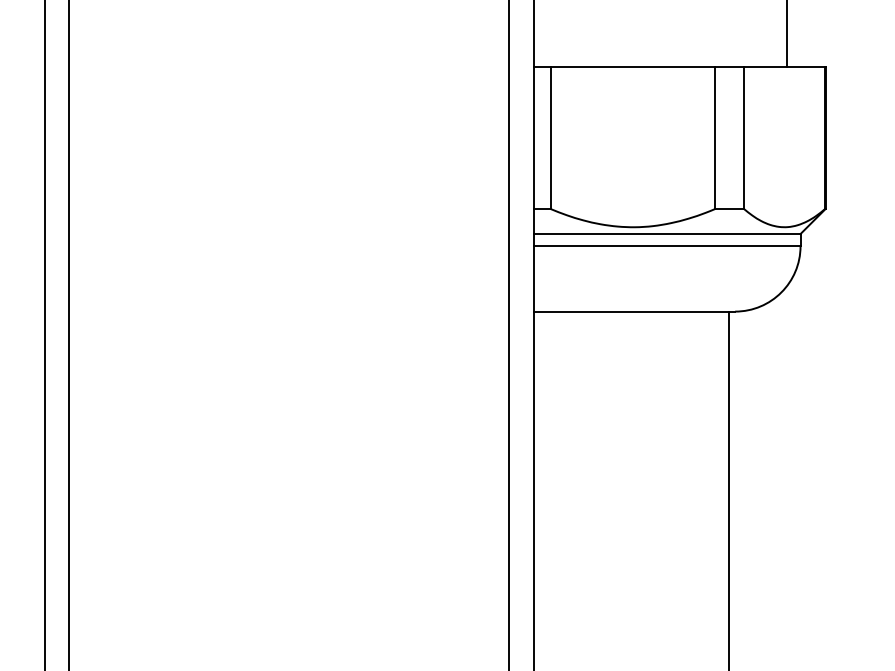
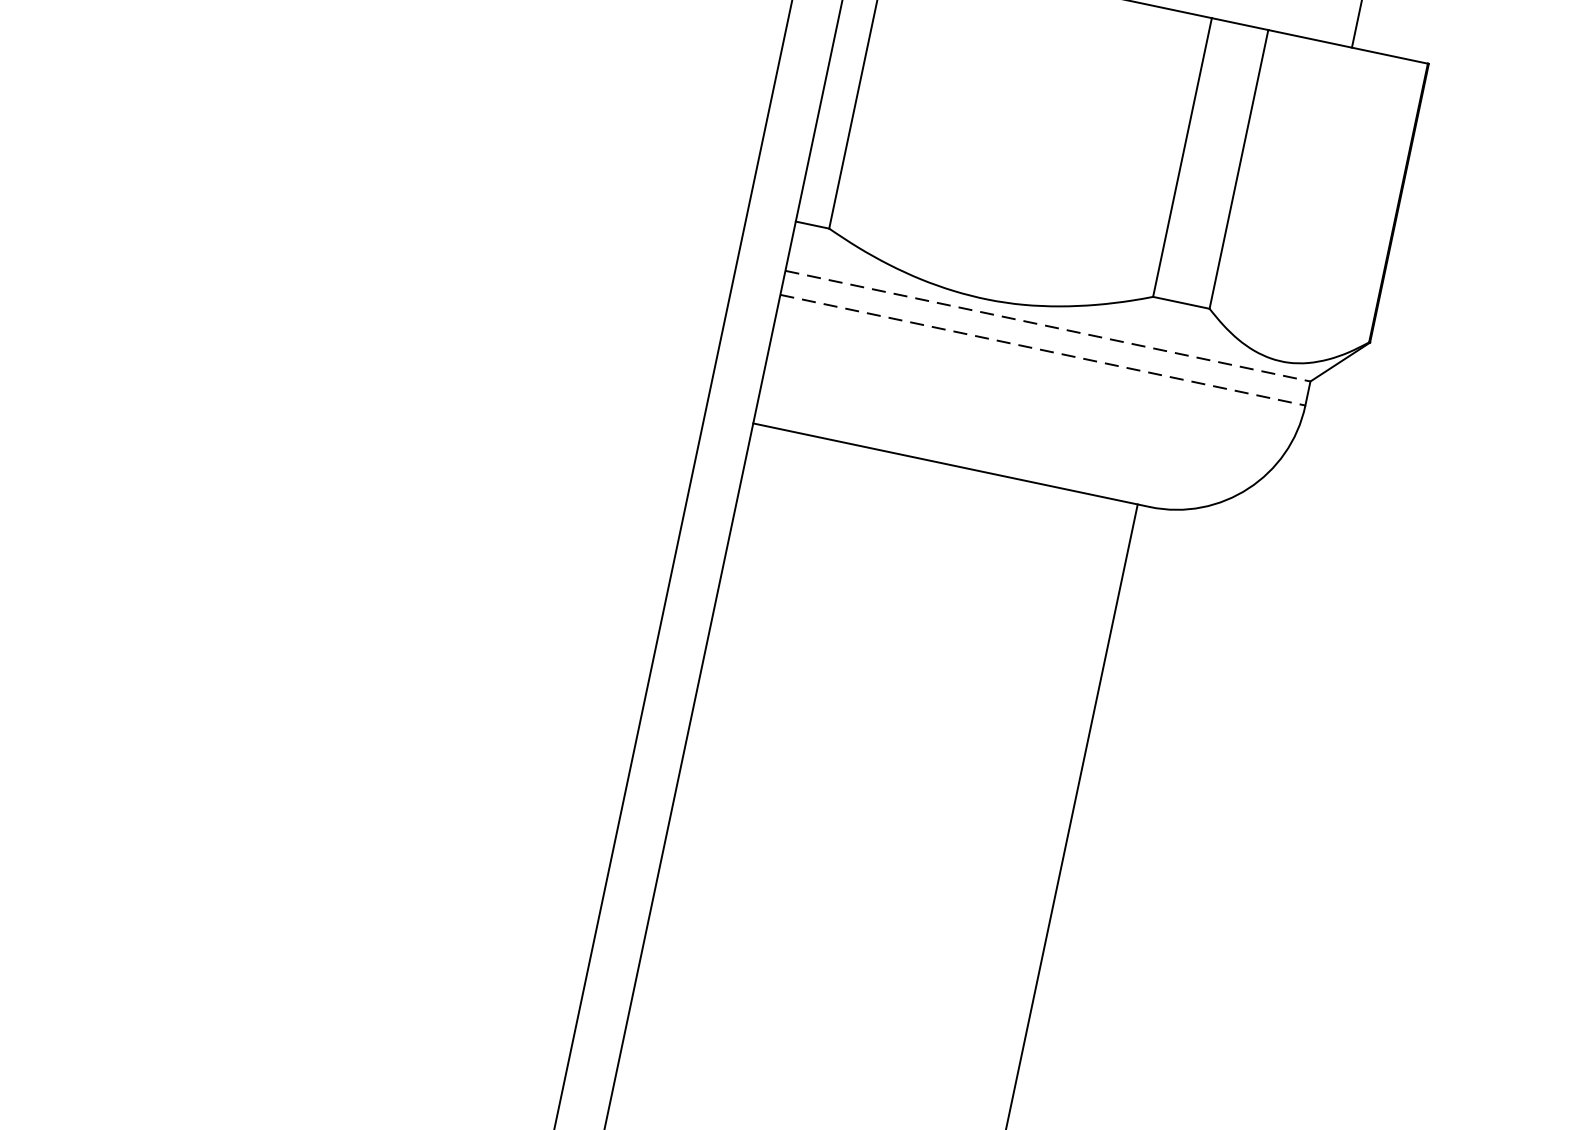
line: (667, 234) -> (1048, 327), solid -> dashed
line: (667, 246) -> (1043, 350), solid -> dashed

